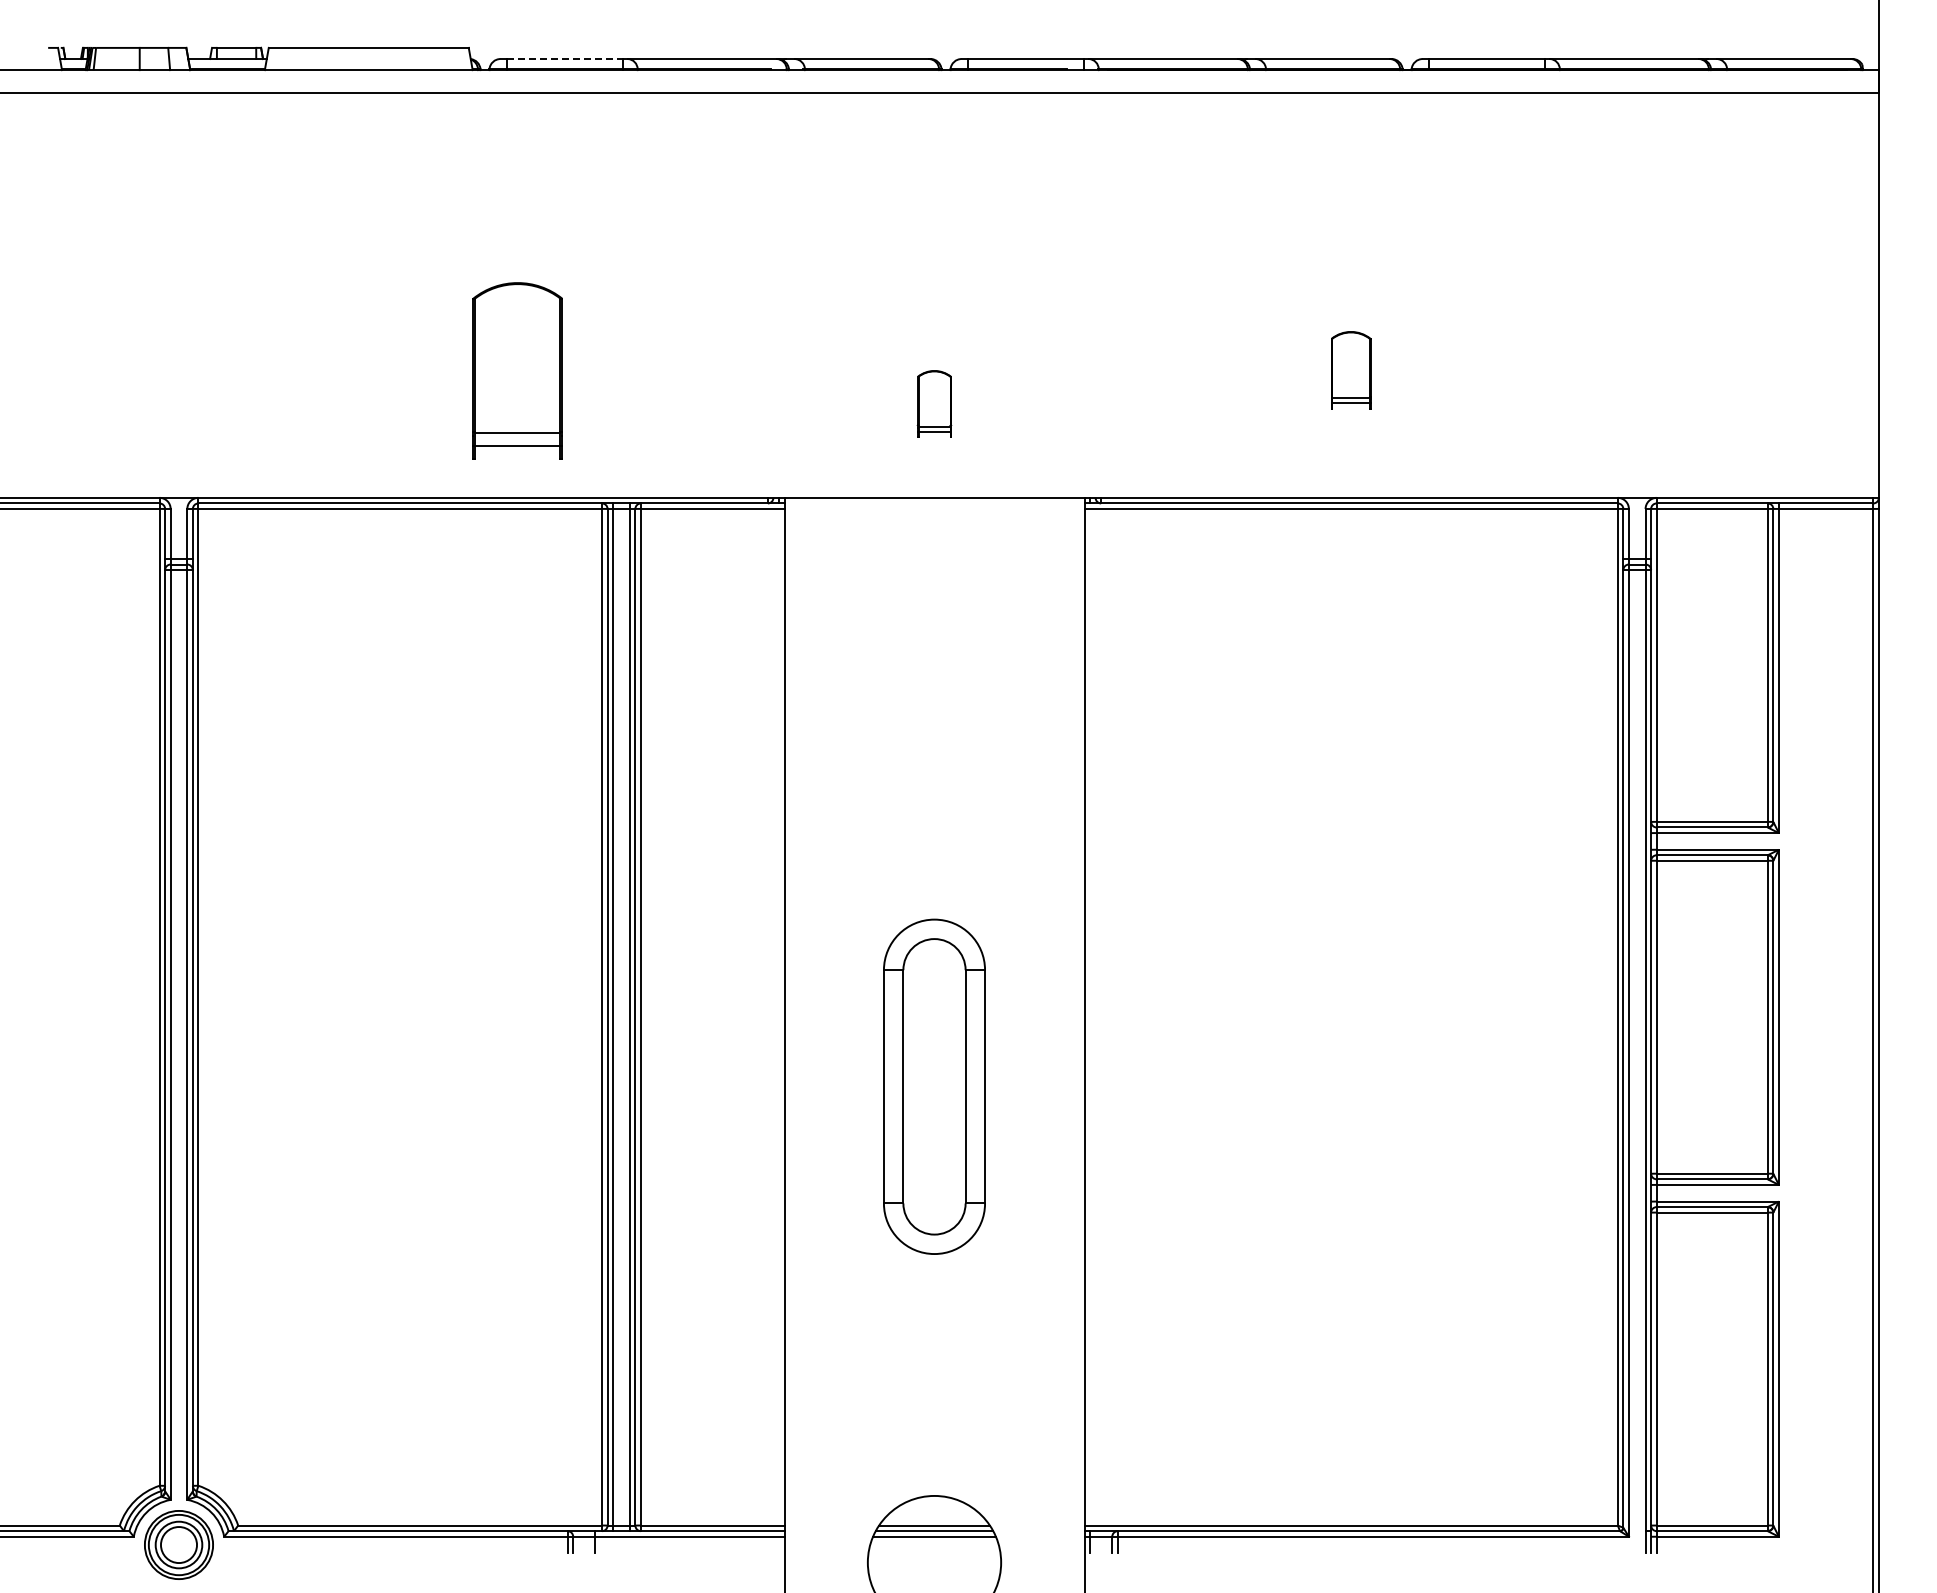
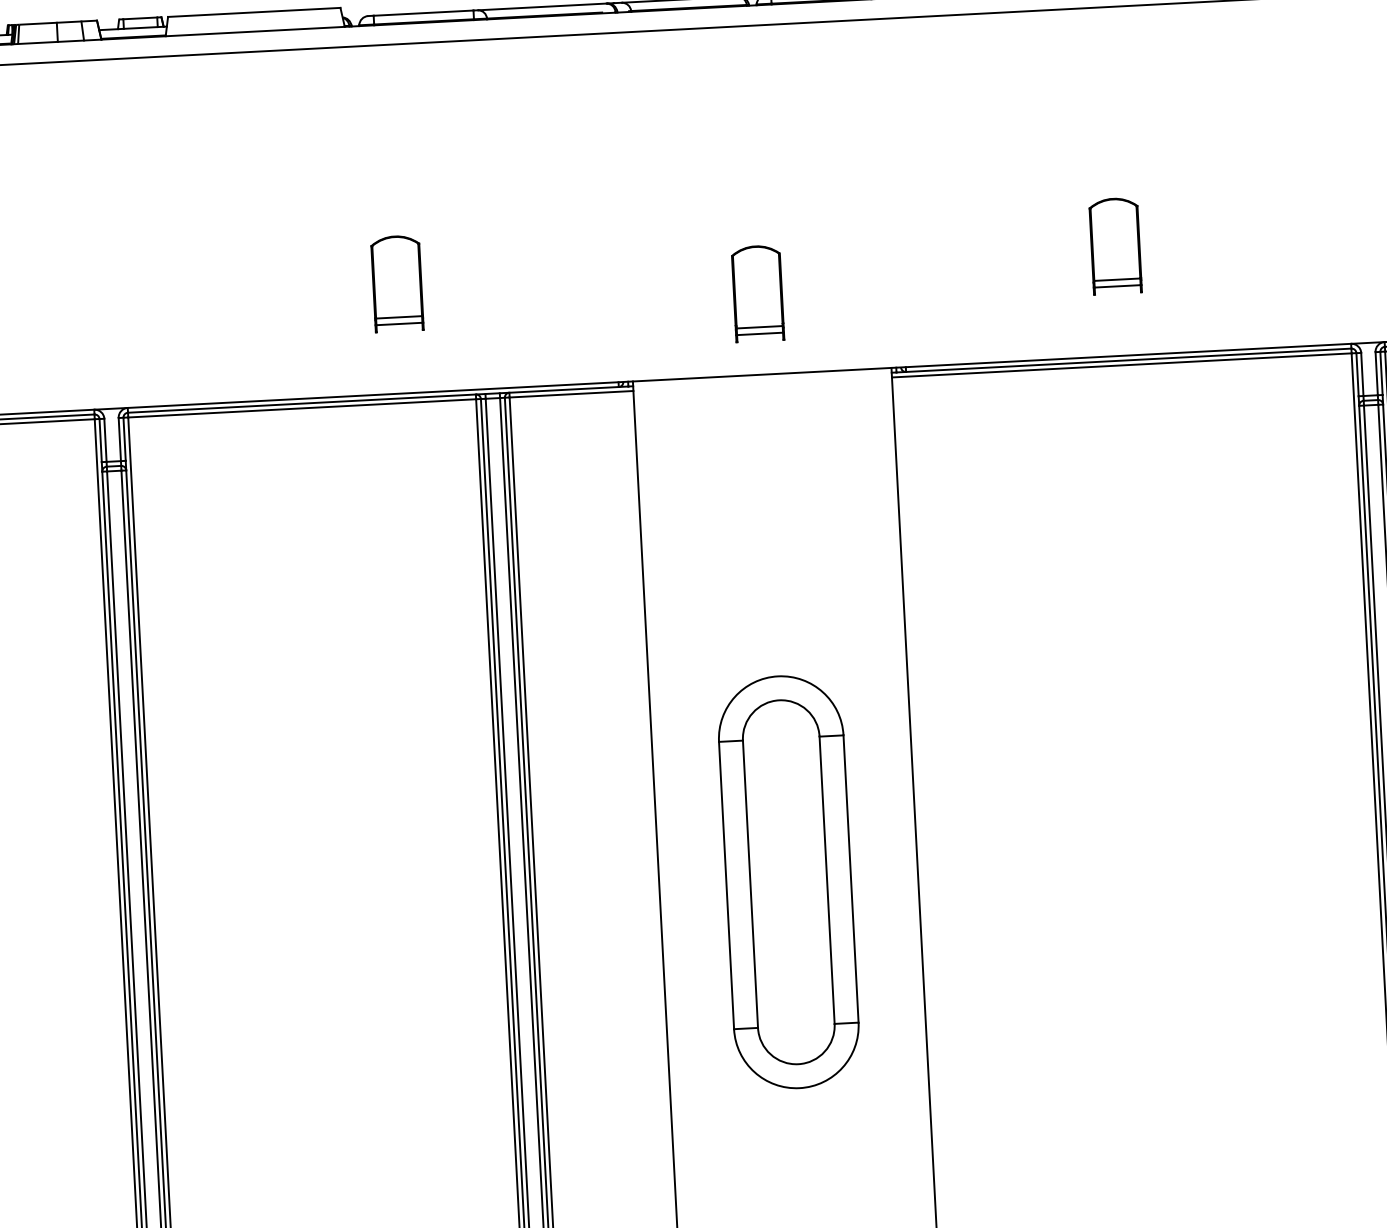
line: (564, 59) -> (423, 13), dashed -> solid
part: (517, 369) -> (396, 282), size x0.62
part: (1350, 369) -> (1114, 245), size x1.43
part: (934, 403) -> (757, 293), size x1.67
part: (934, 1086) -> (788, 882), size x1.43

